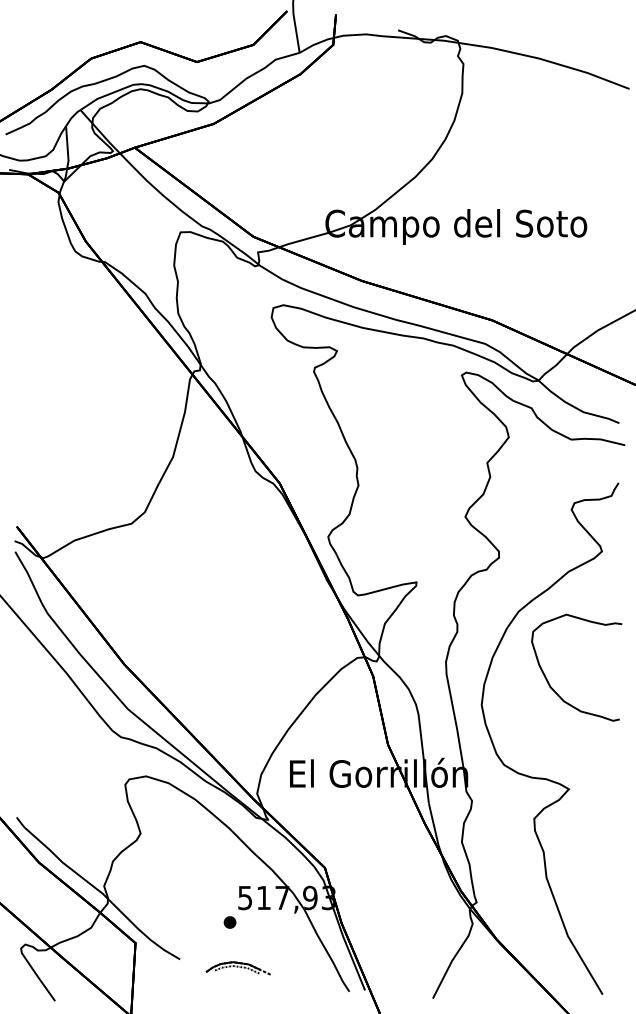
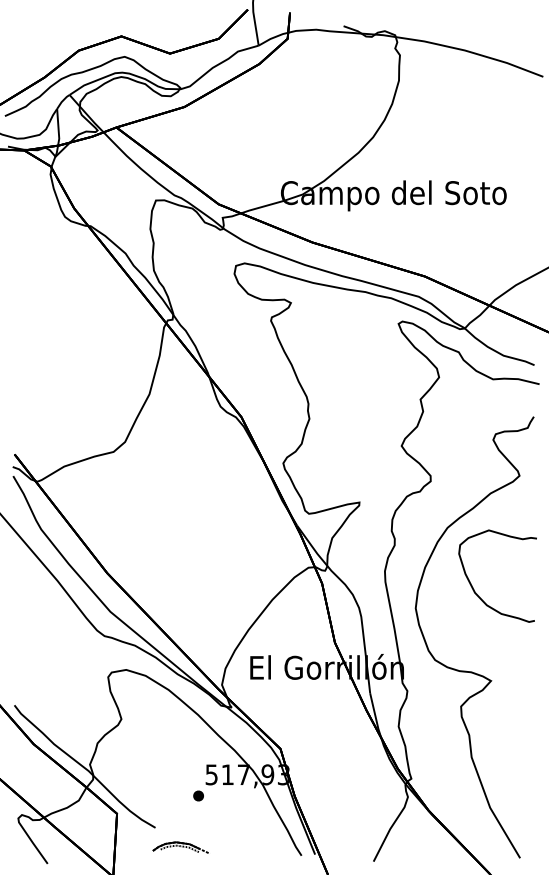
part: (237, 968) -> (180, 847), moved

